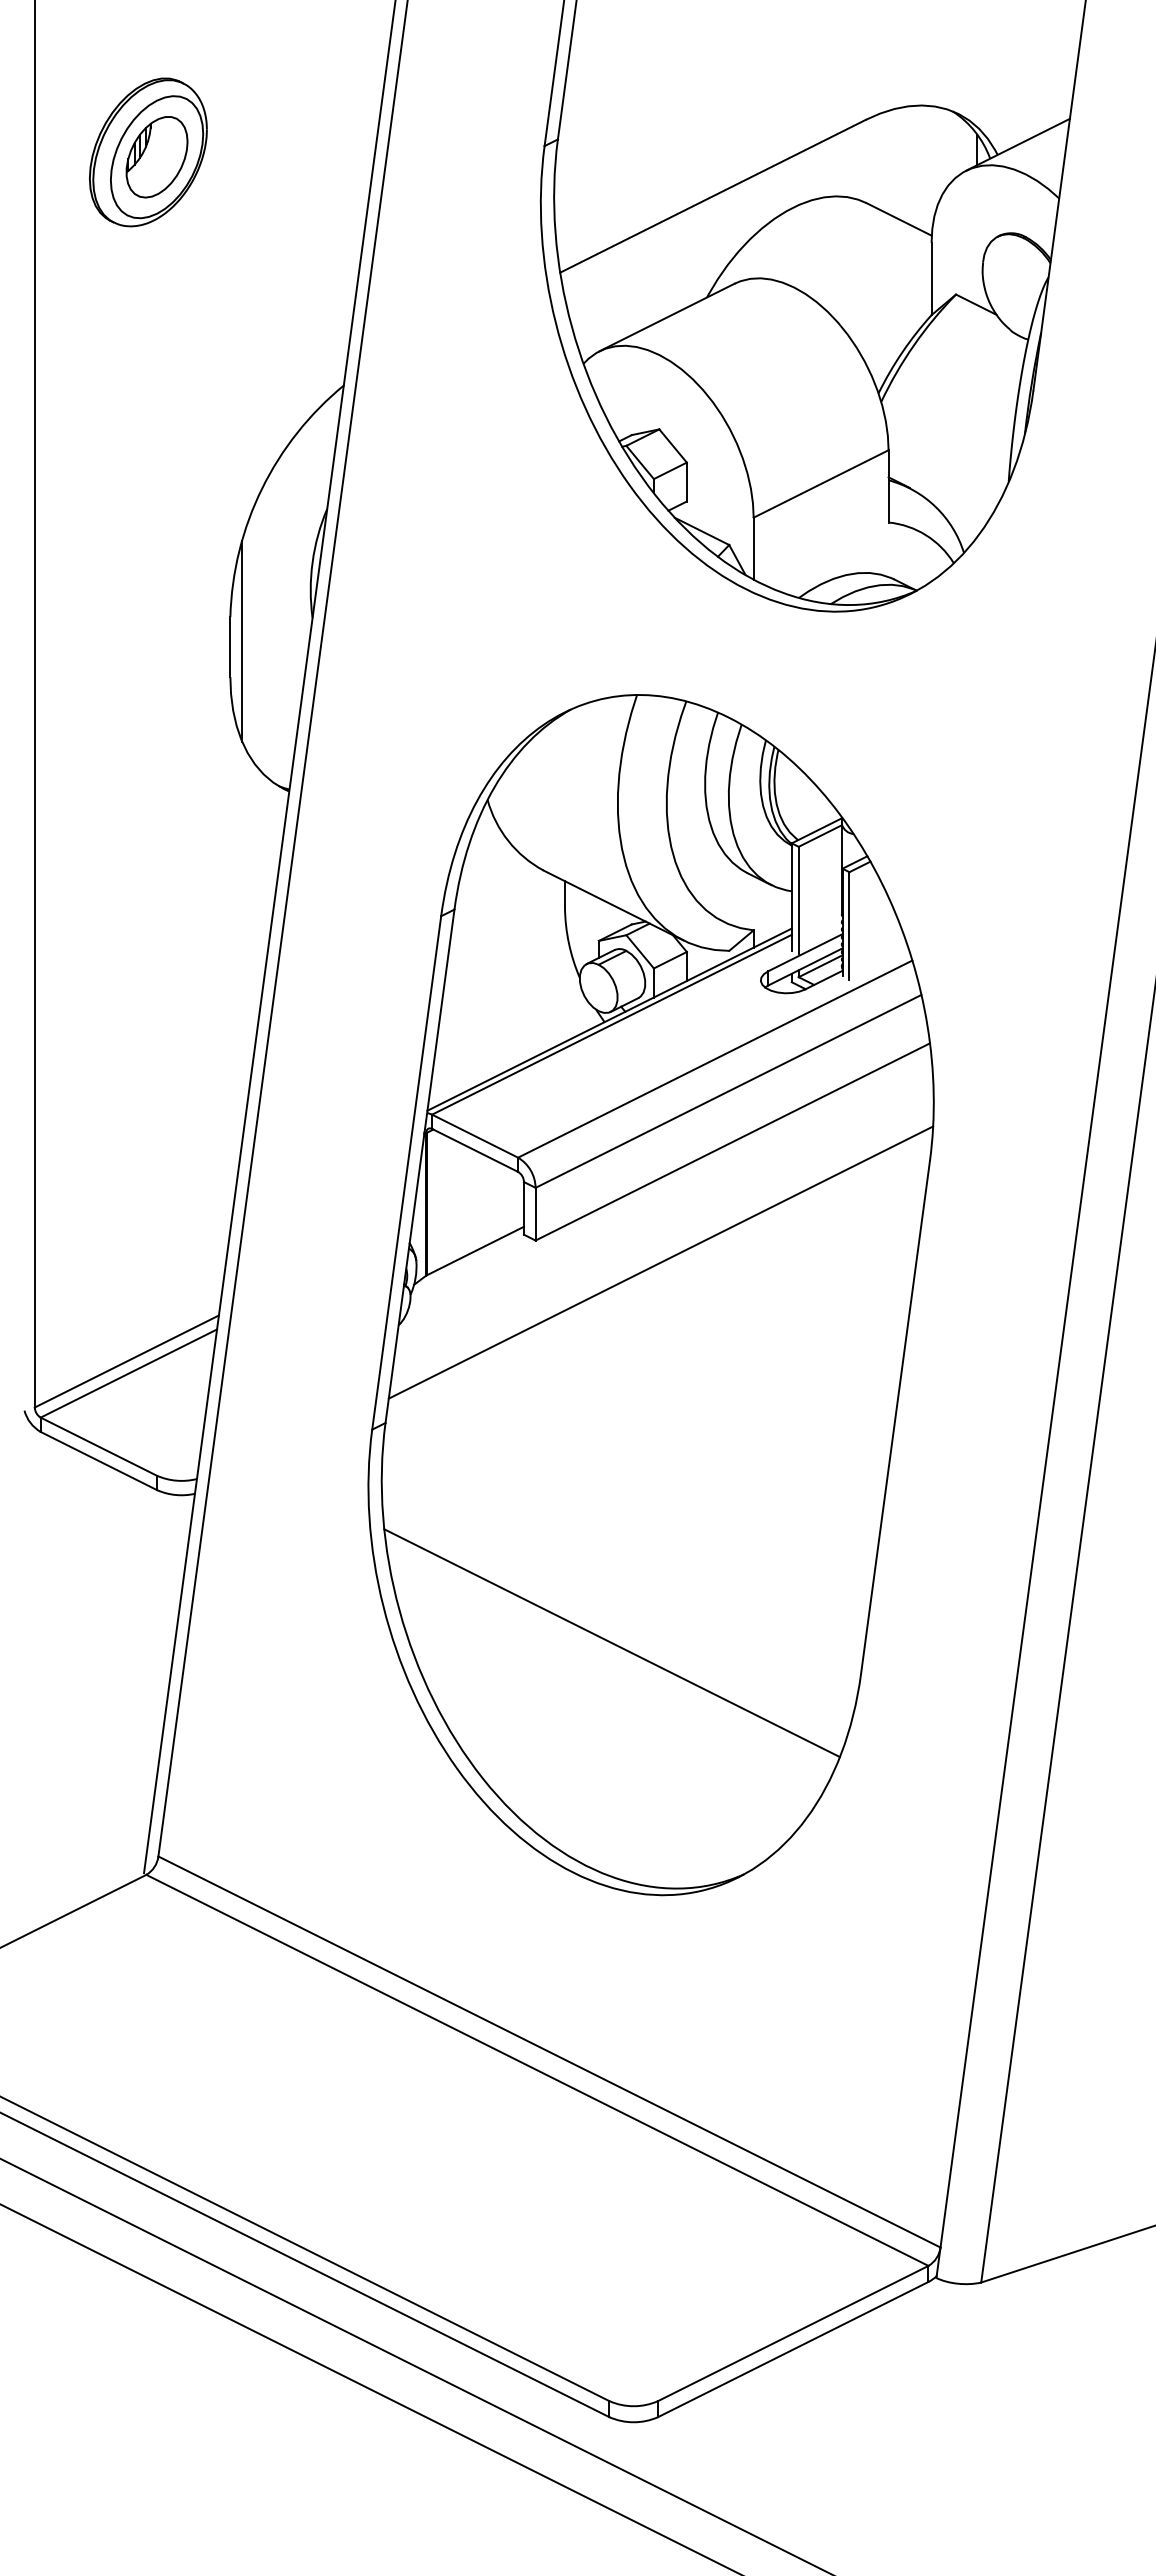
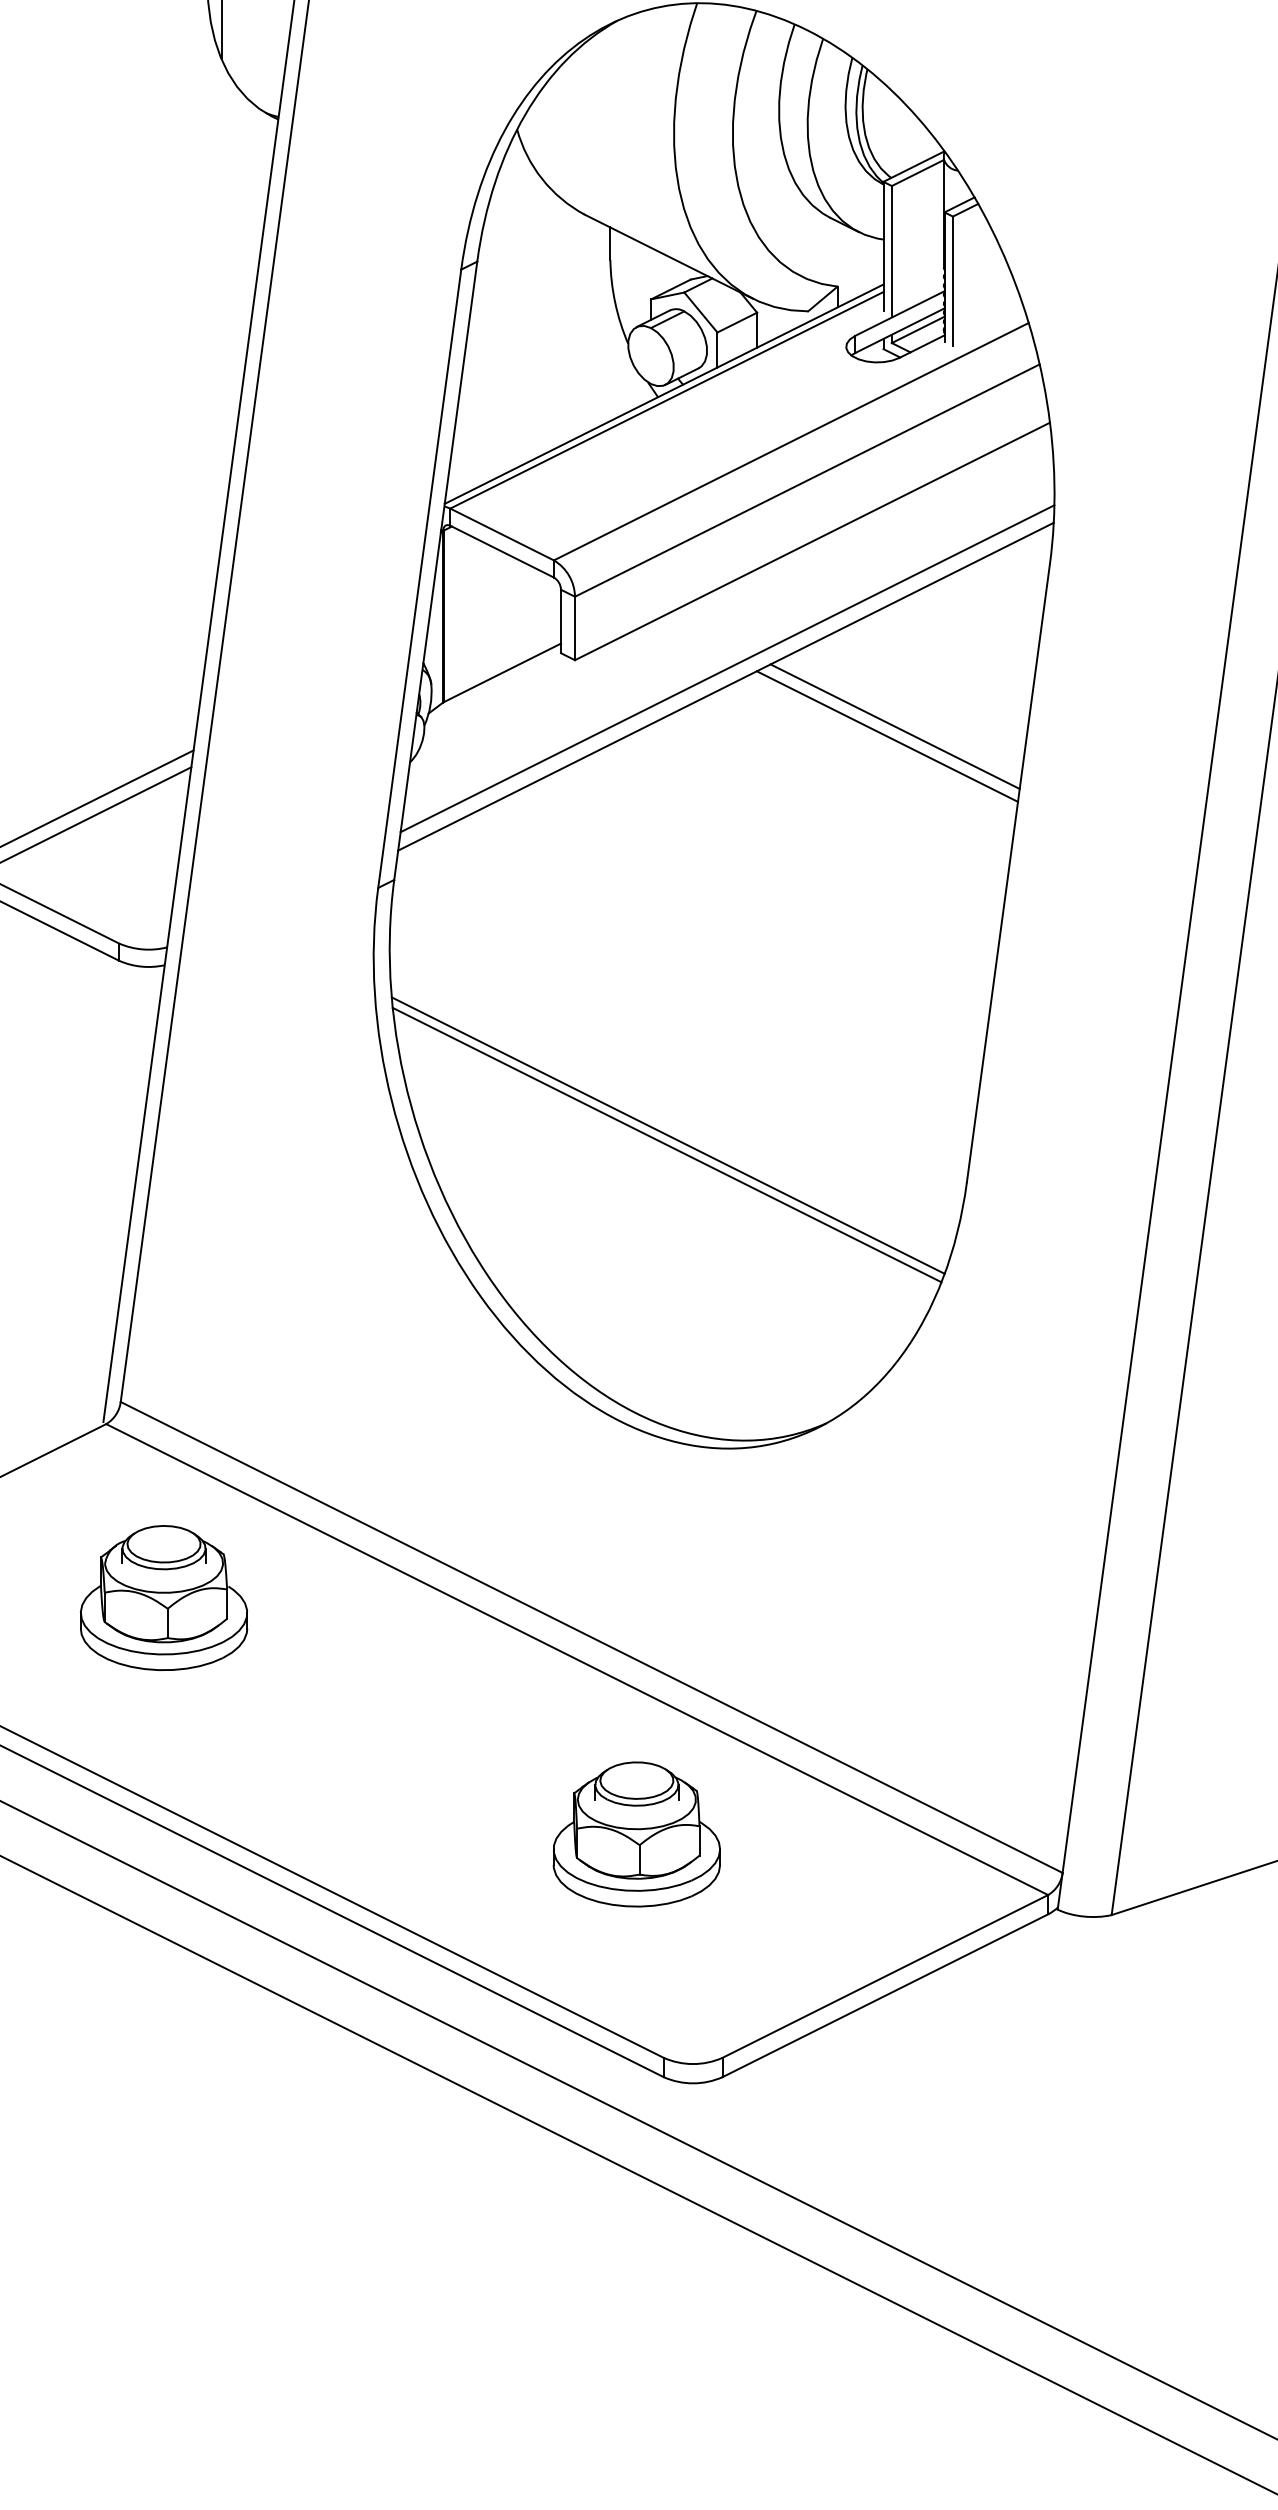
line: (661, 1247) -> (726, 668), added
line: (801, 1295) -> (895, 726), added
line: (794, 1303) -> (886, 736), added
line: (612, 1635) -> (667, 1135), added
part: (194, 2018) -> (164, 1597), added
part: (586, 2215) -> (636, 1834), added

